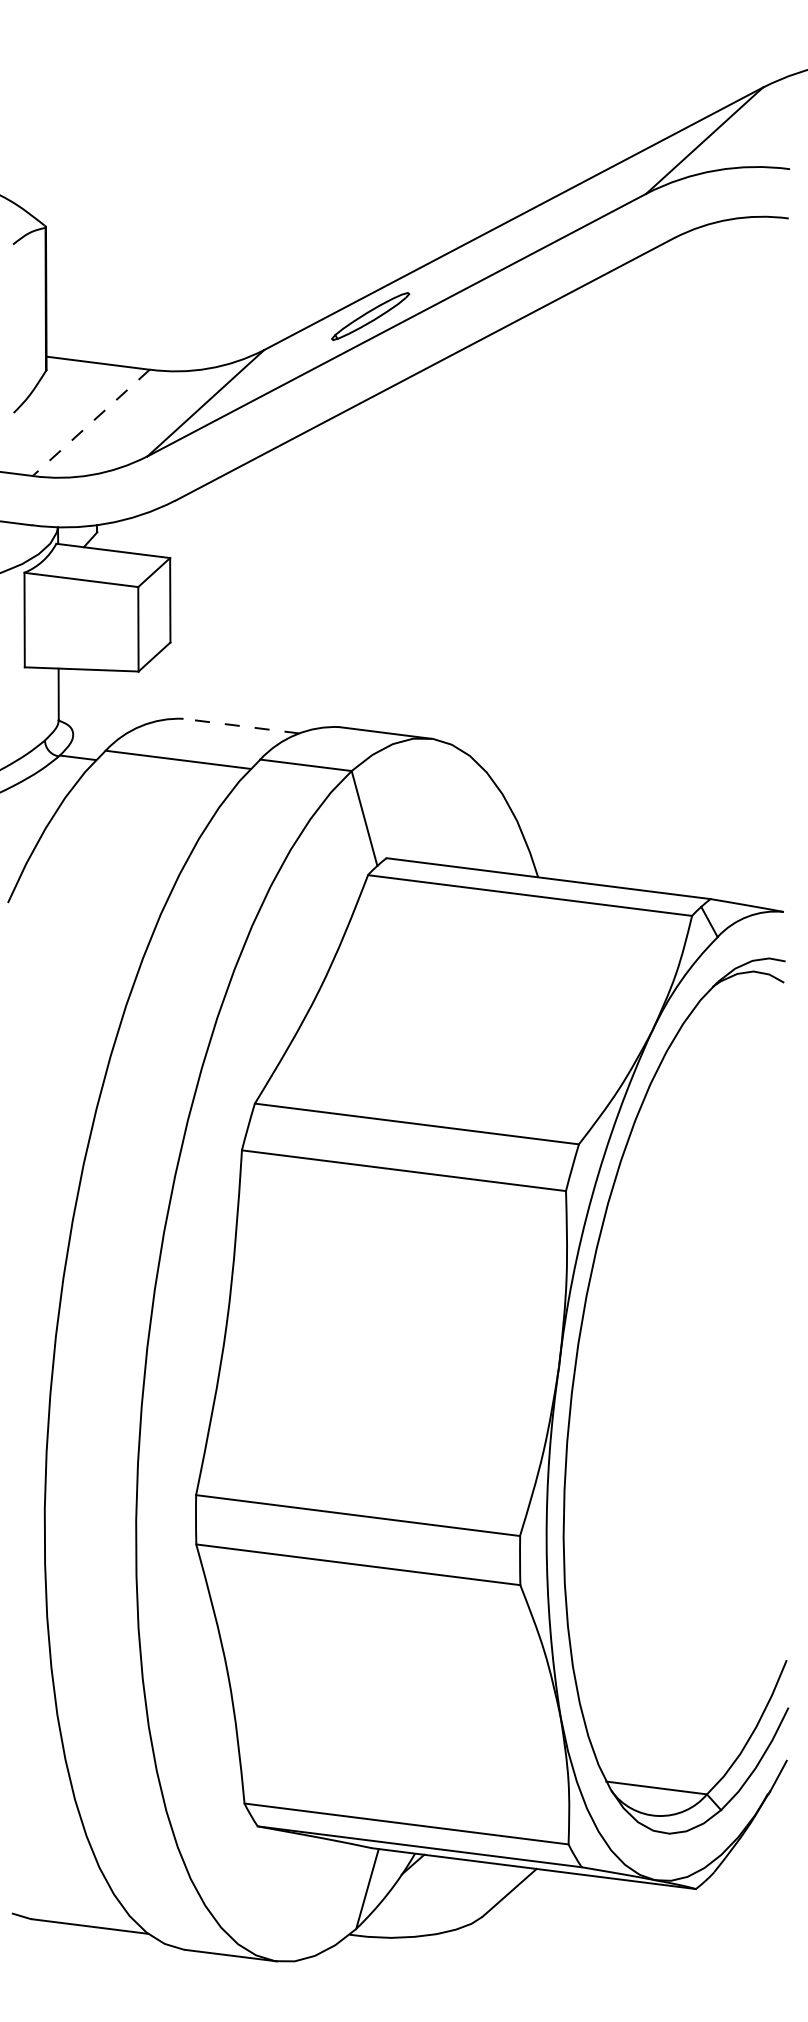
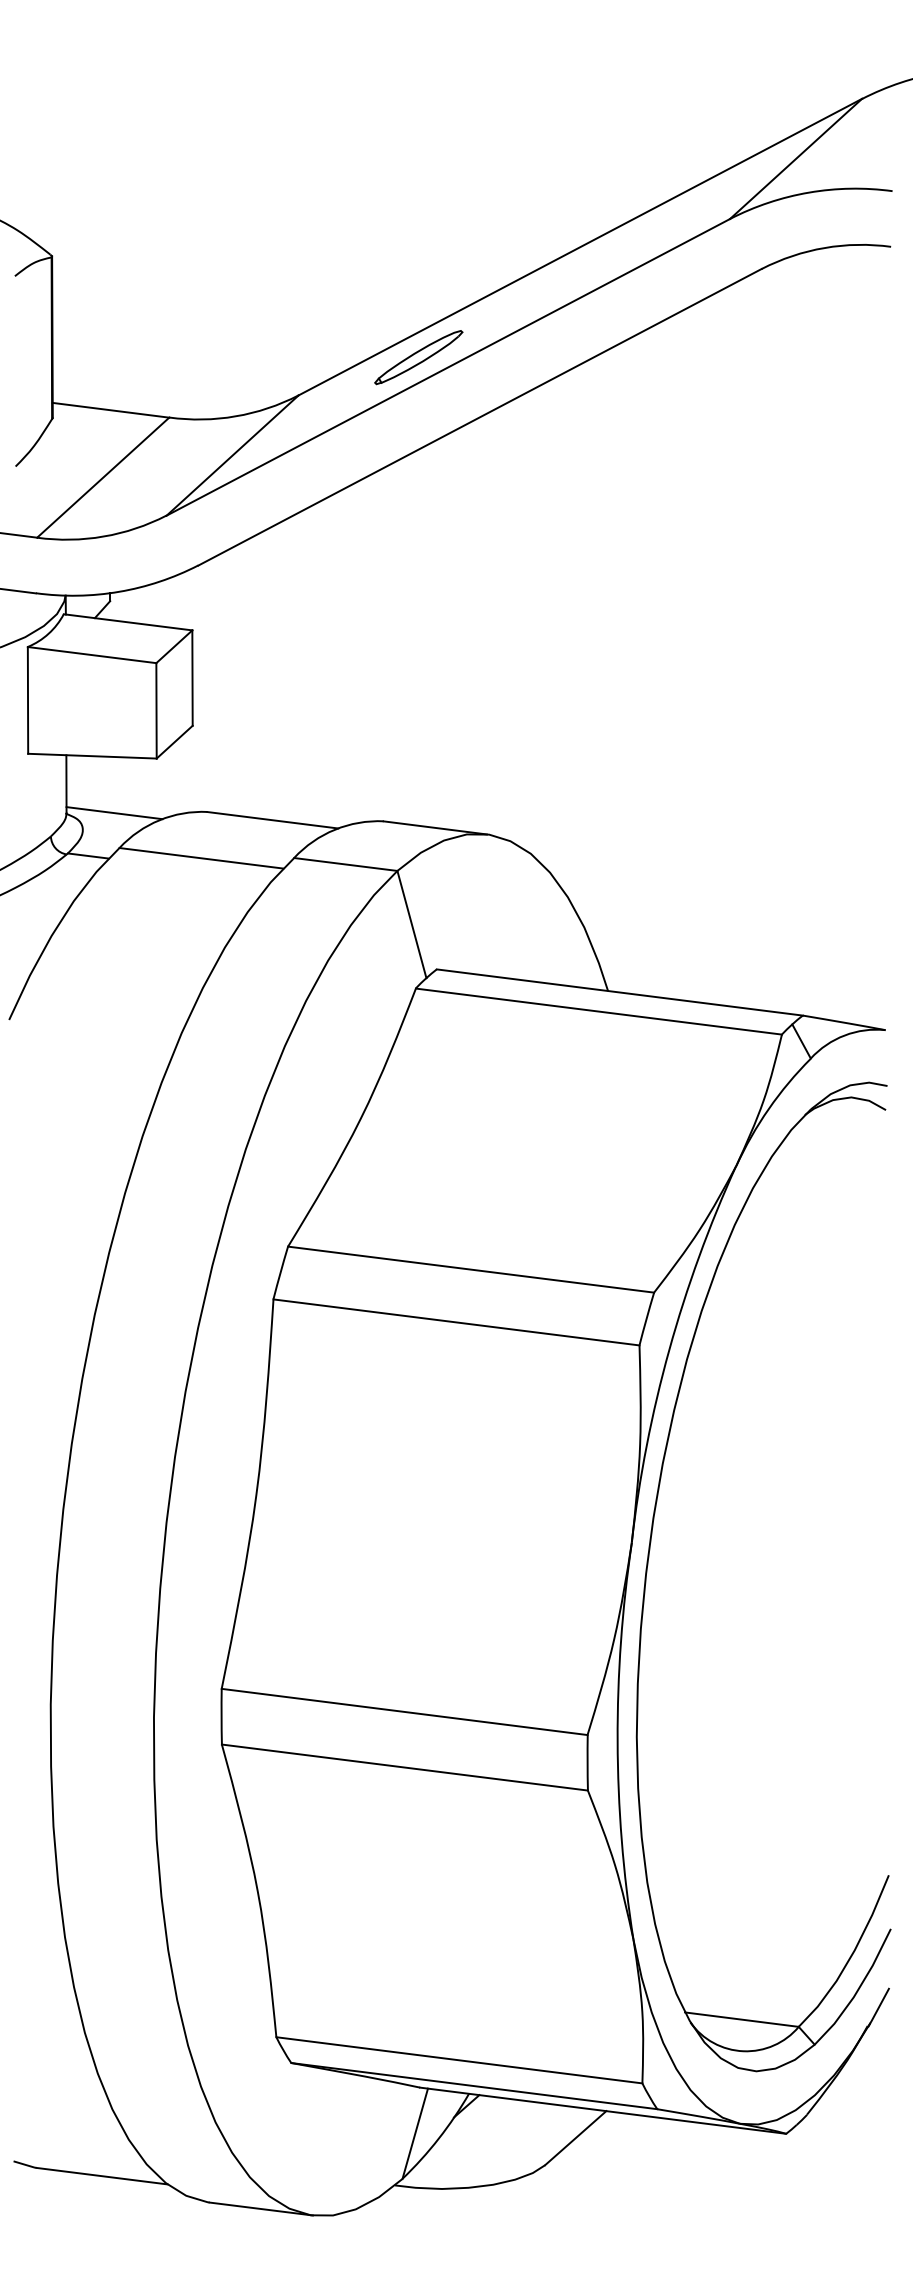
line: (90, 423) -> (102, 478), dashed -> solid
line: (101, 720) -> (114, 813), added
line: (241, 726) -> (272, 820), dashed -> solid

